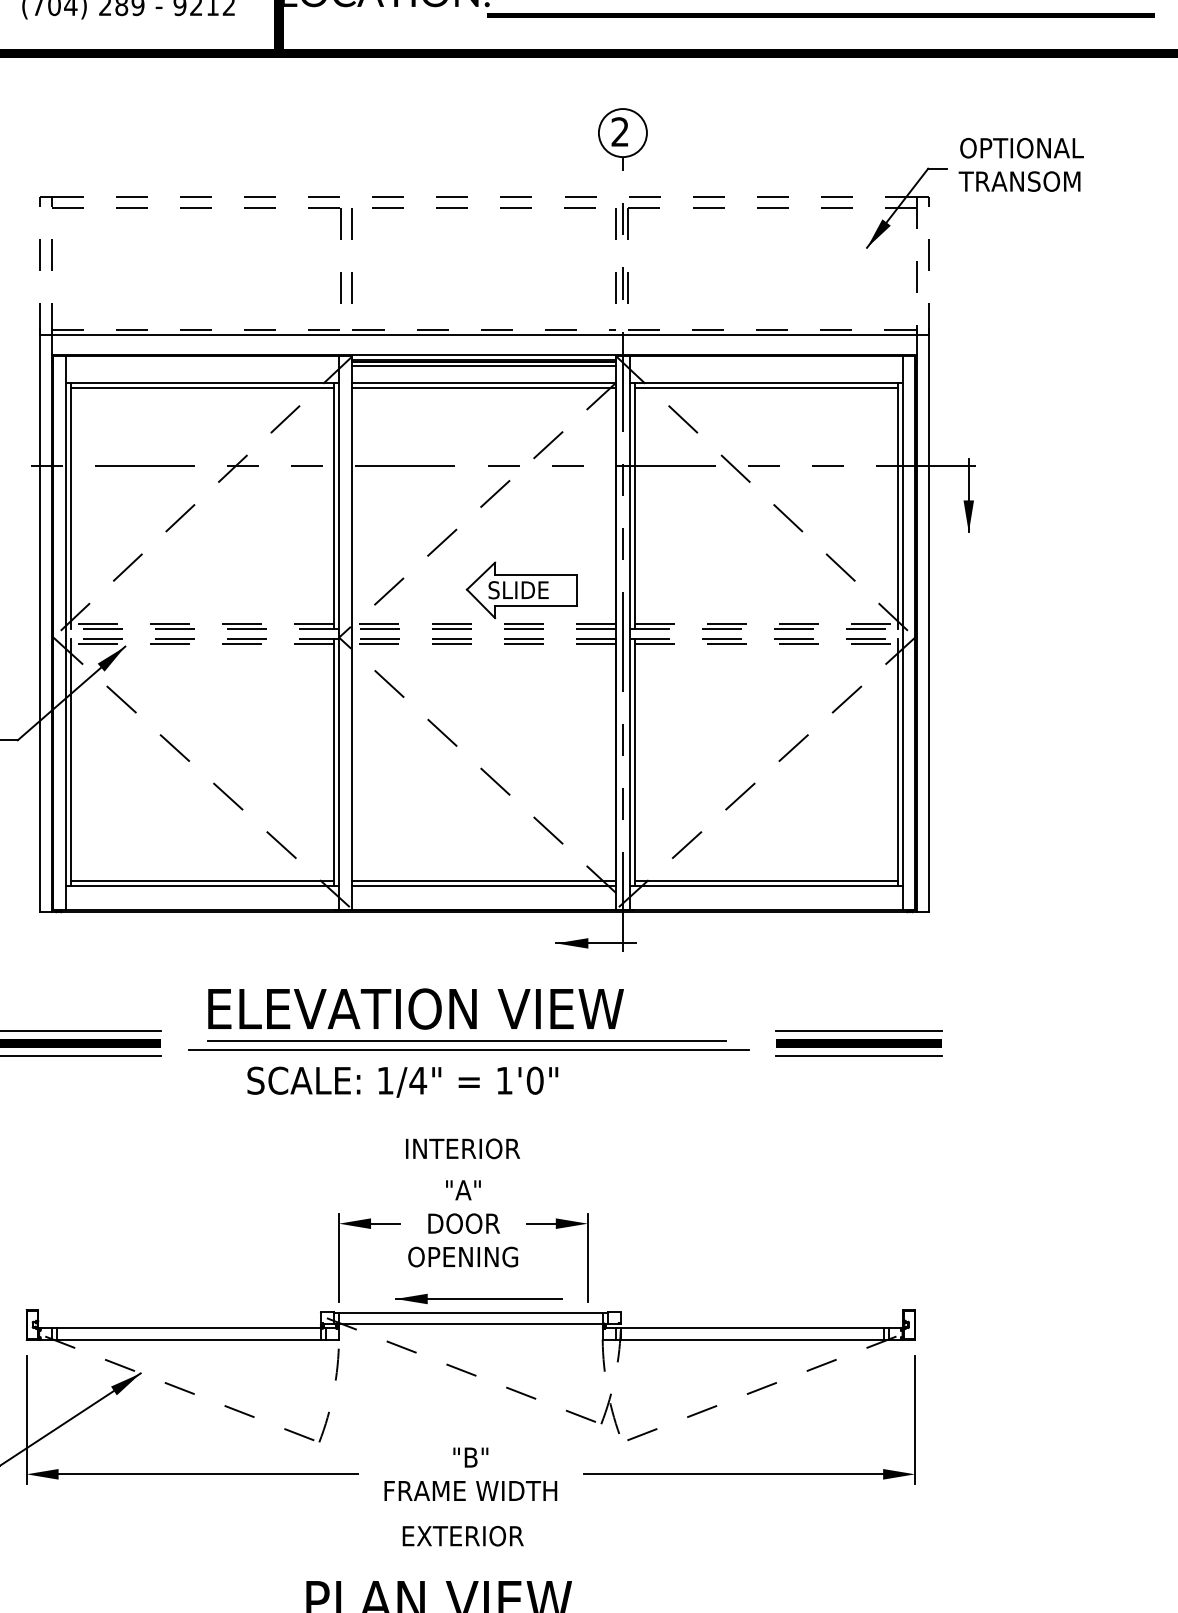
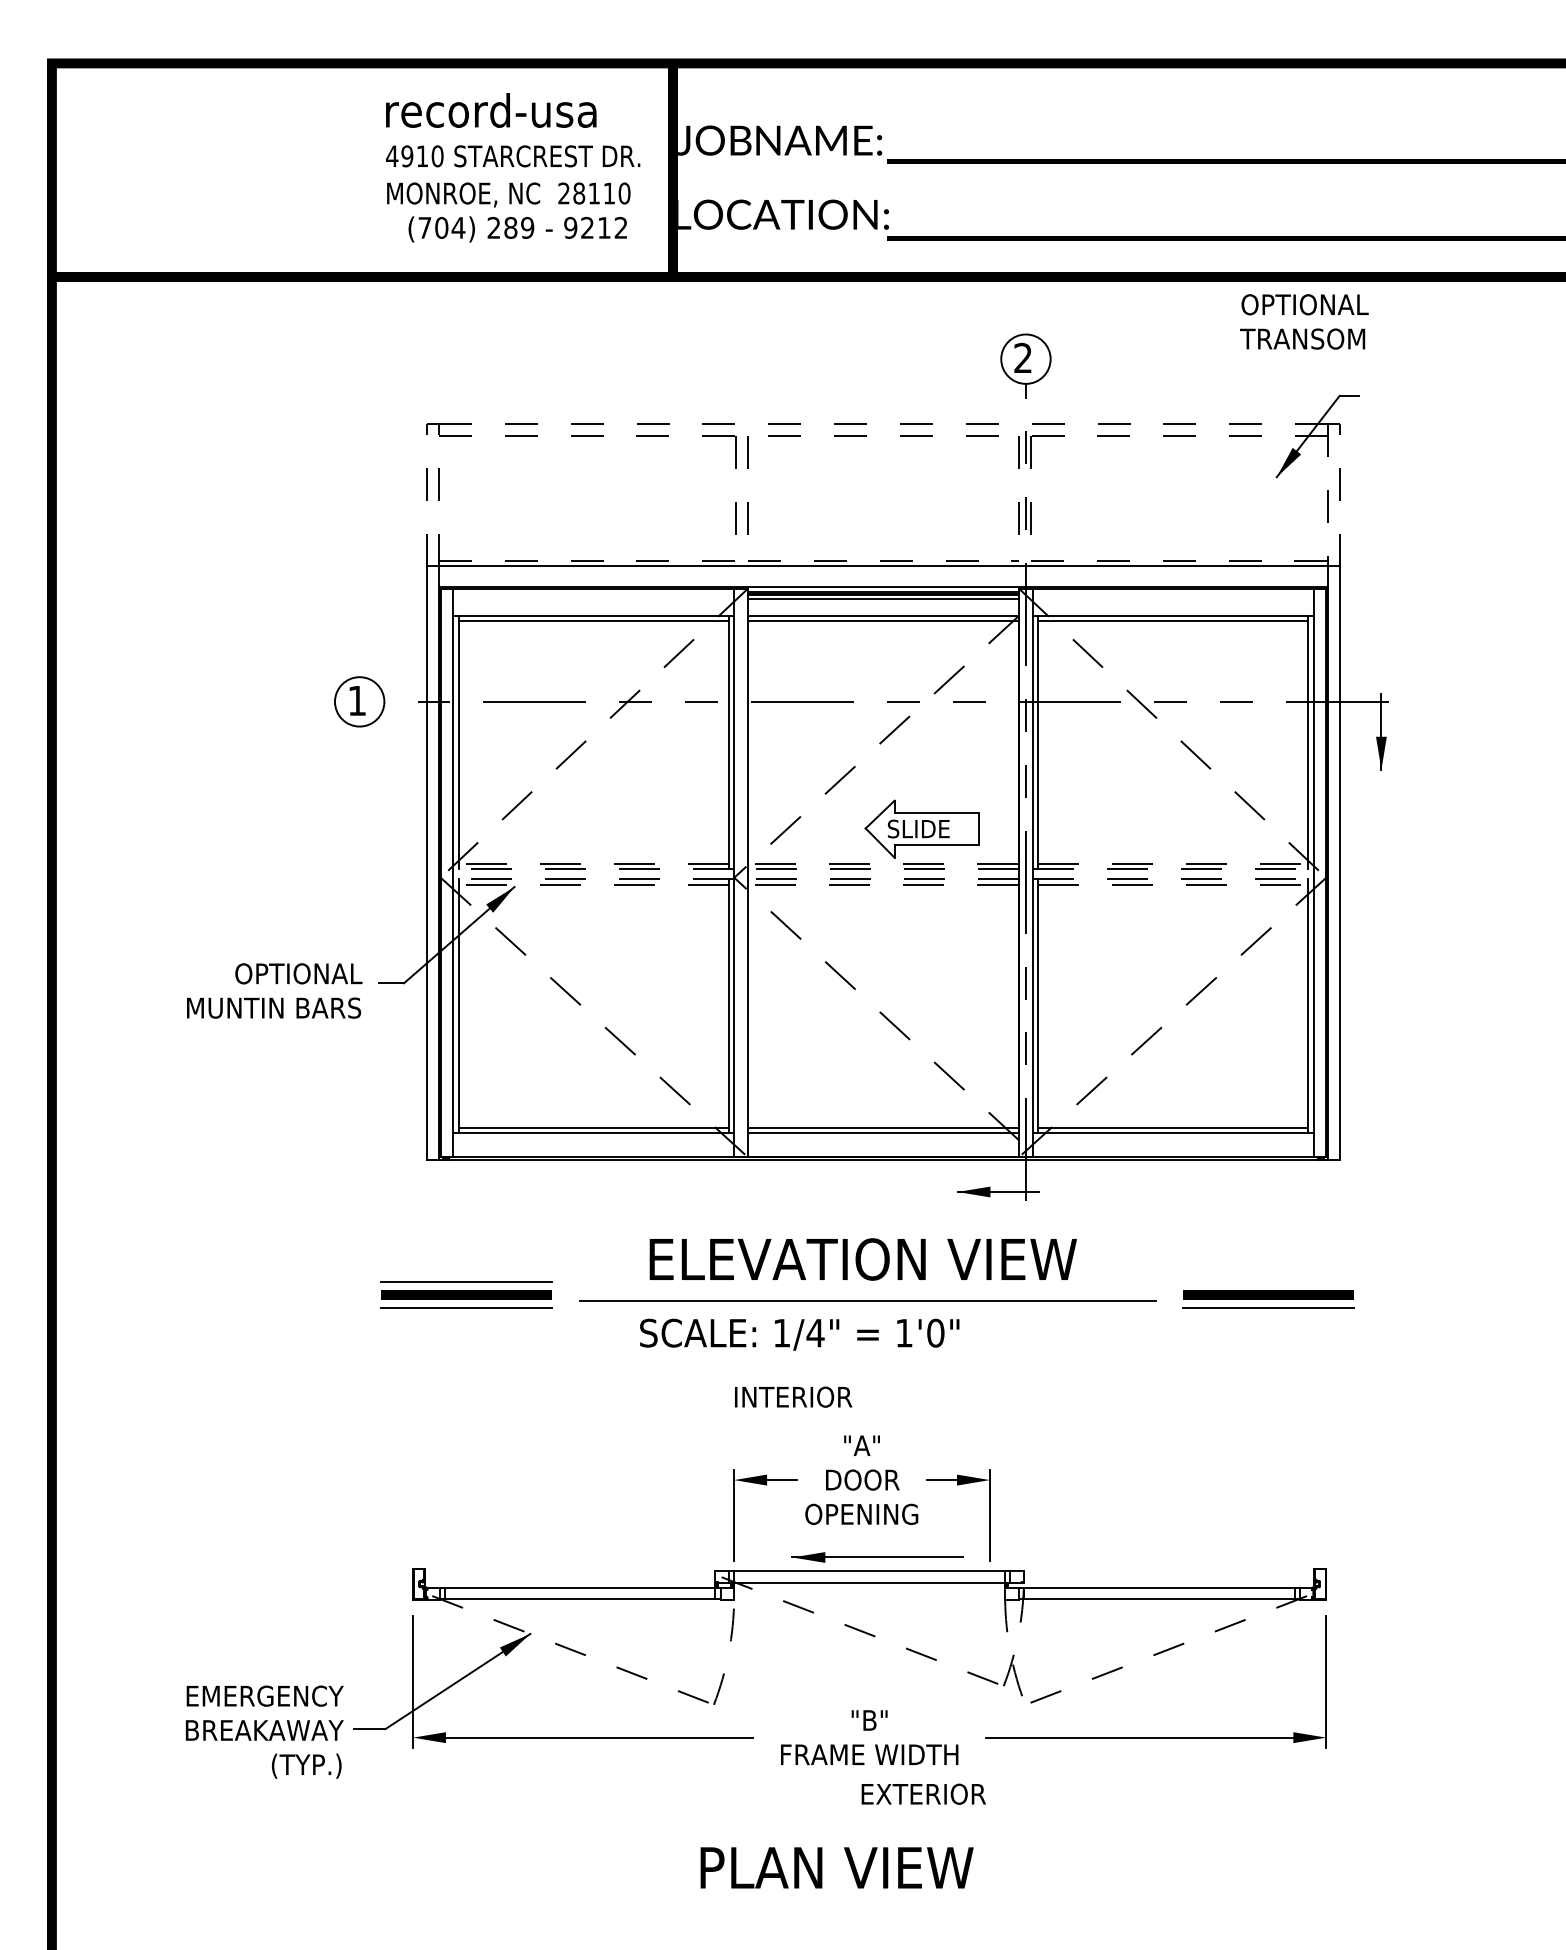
text: (1021, 164) -> (1304, 321), moved
text: (415, 1009) -> (862, 1259), moved
line: (857, 1030) -> (1267, 1281), removed
line: (466, 1041) -> (865, 1292), removed
text: (462, 1148) -> (793, 1396), moved
text: (462, 1535) -> (923, 1793), moved

